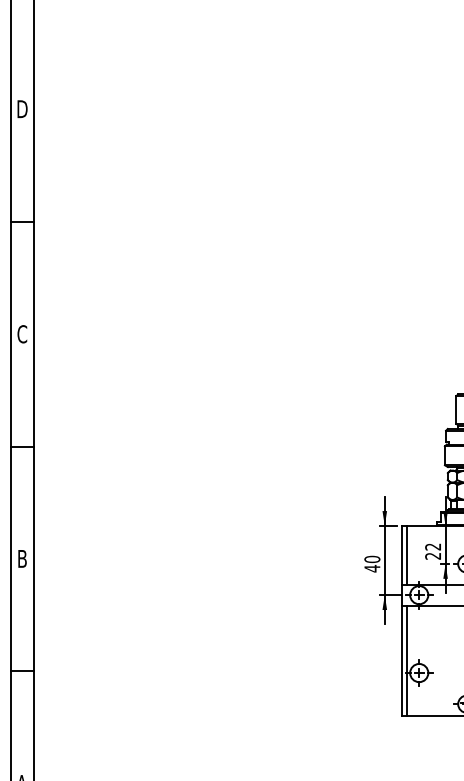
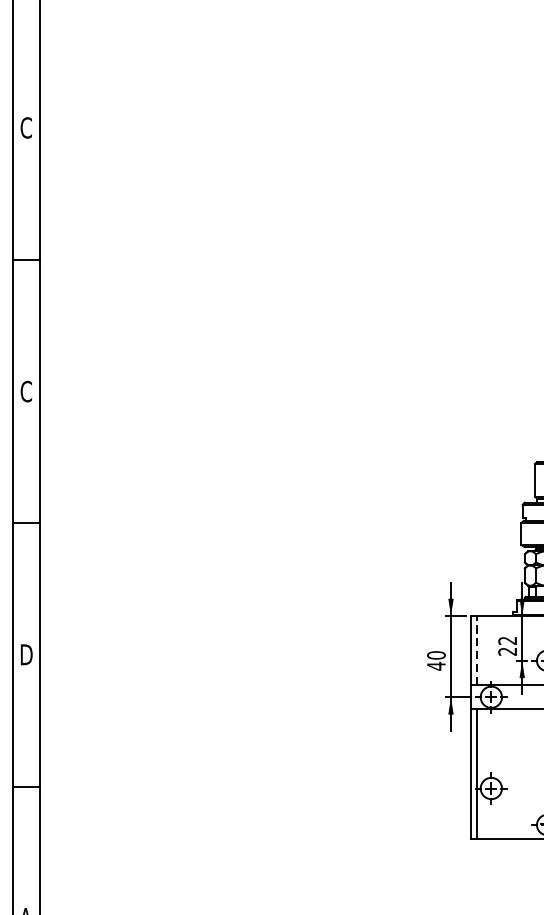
text: (22, 109) -> (26, 128), D -> C
line: (407, 554) -> (477, 649), solid -> dashed
text: (22, 558) -> (26, 654), B -> D

